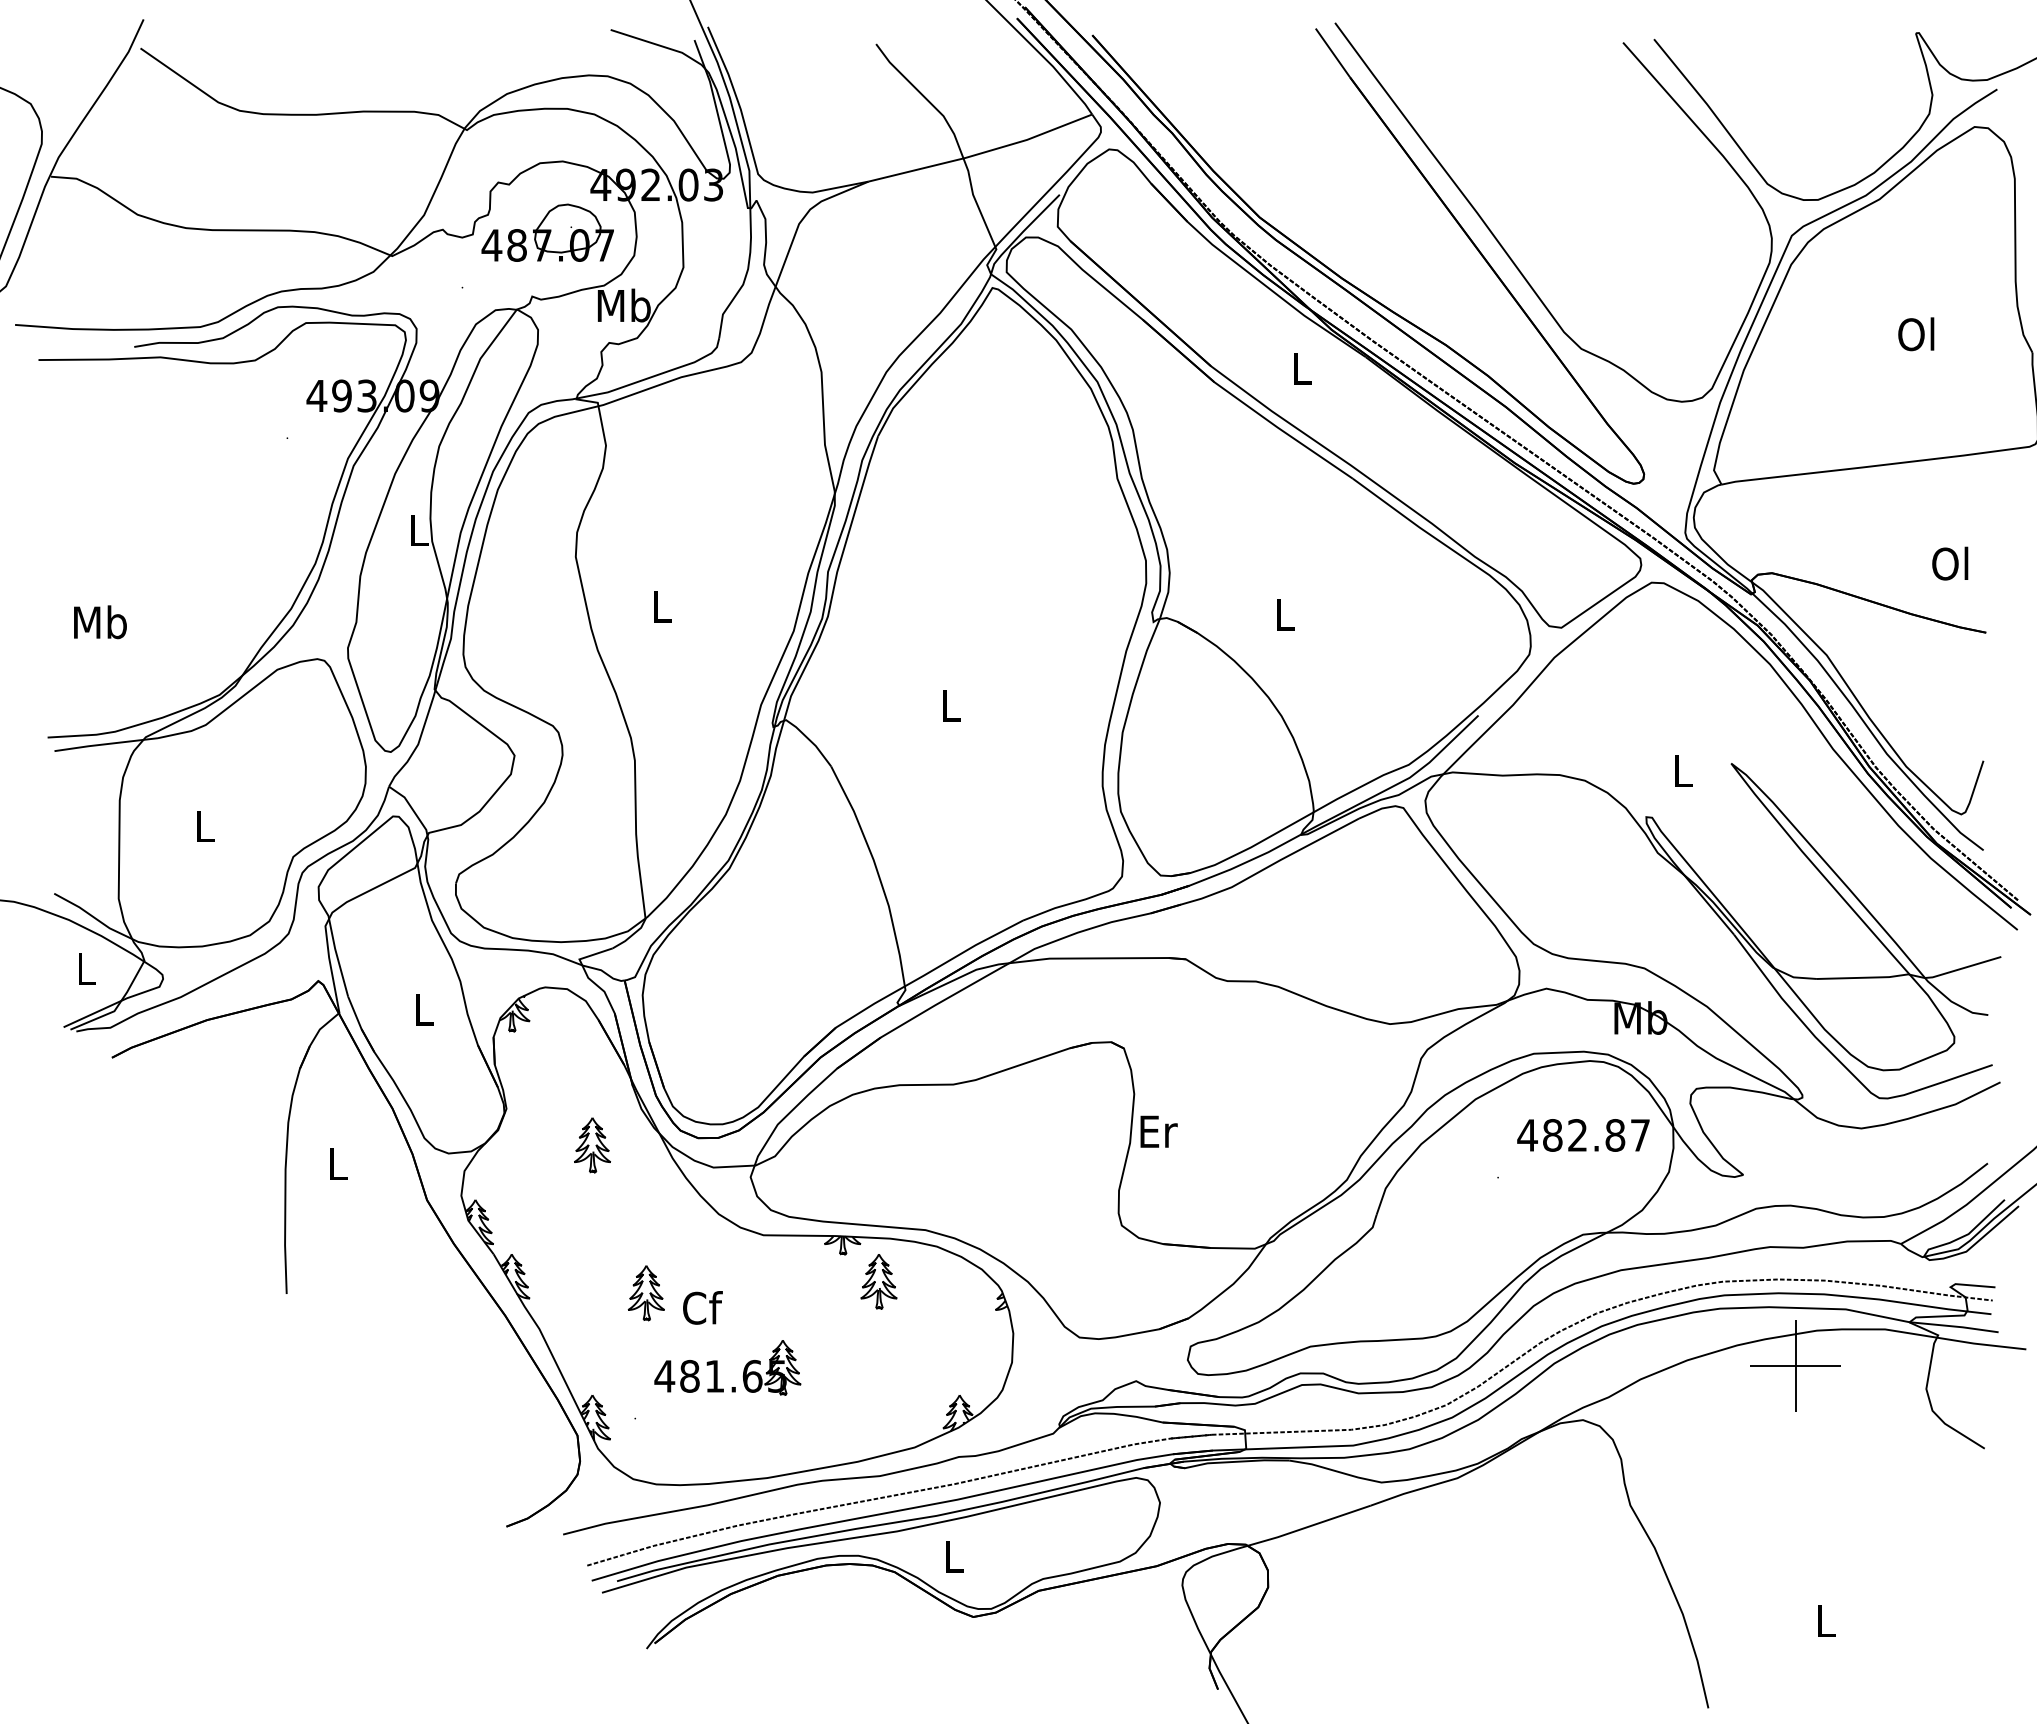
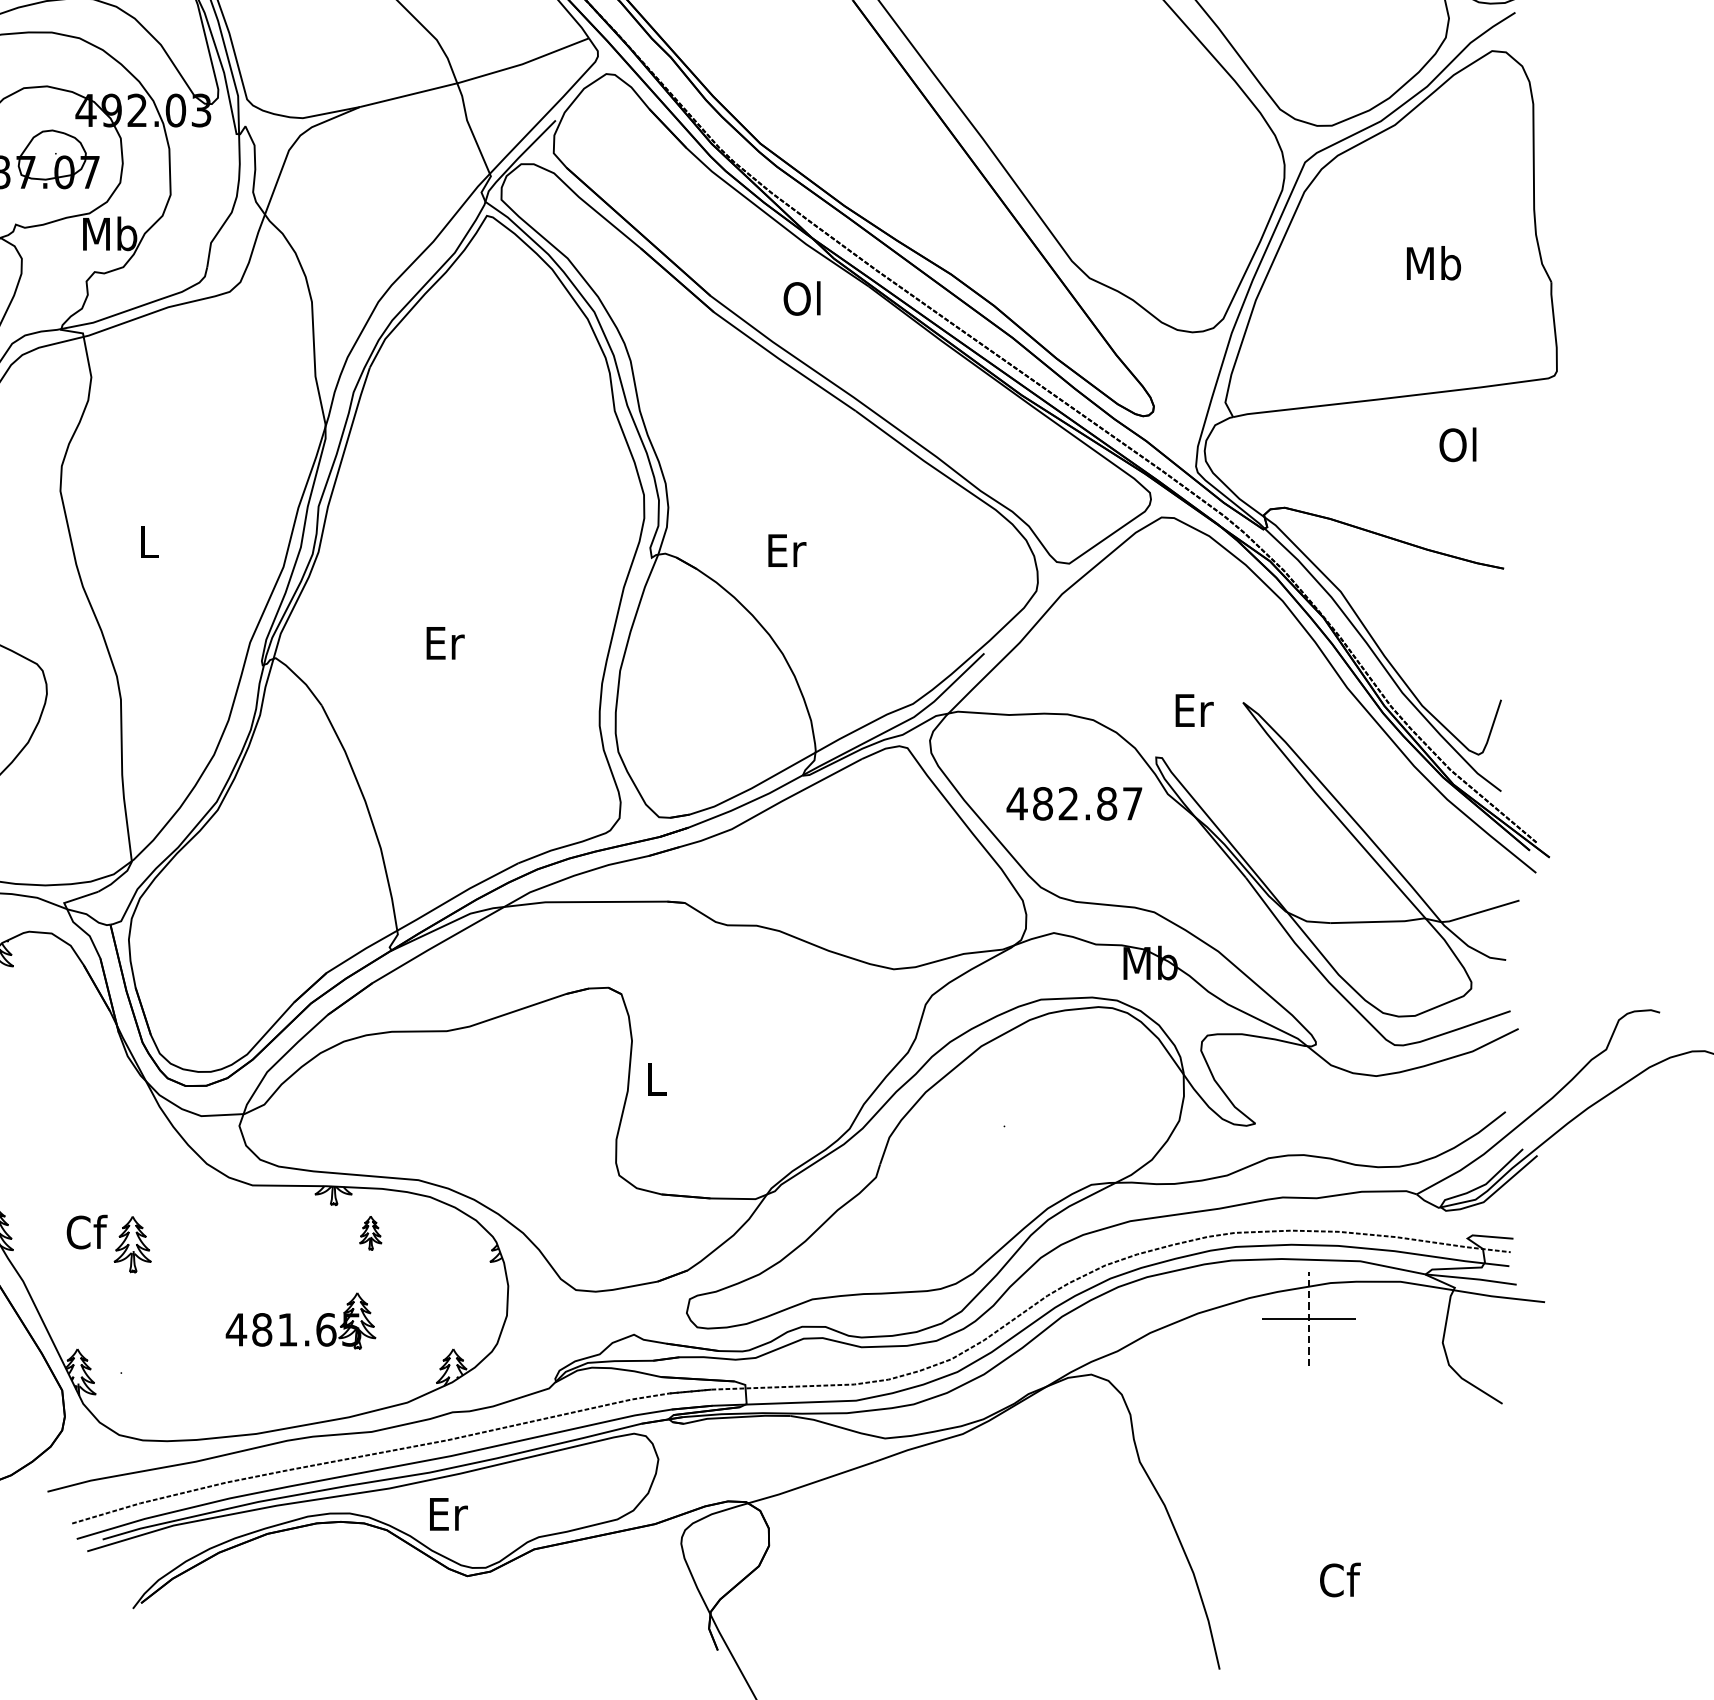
text: (1917, 334) -> (1433, 263), Ol -> Mb
text: (1300, 368) -> (802, 298), L -> Ol
text: (1950, 563) -> (1458, 444), moved
text: (1285, 615) -> (786, 551), L -> Er
text: (951, 705) -> (444, 643), L -> Er
text: (1683, 771) -> (1194, 710), L -> Er
text: (1158, 1131) -> (656, 1079), Er -> L
text: (1583, 1135) -> (1074, 803), moved
part: (592, 1145) -> (77, 1093), removed
part: (878, 1281) -> (370, 1232), size x0.6
text: (702, 1307) -> (86, 1231), moved
line: (1795, 1365) -> (1308, 1318), solid -> dashed
part: (717, 1367) -> (290, 1320), moved
text: (954, 1556) -> (448, 1514), L -> Er
text: (1826, 1620) -> (1340, 1579), L -> Cf

